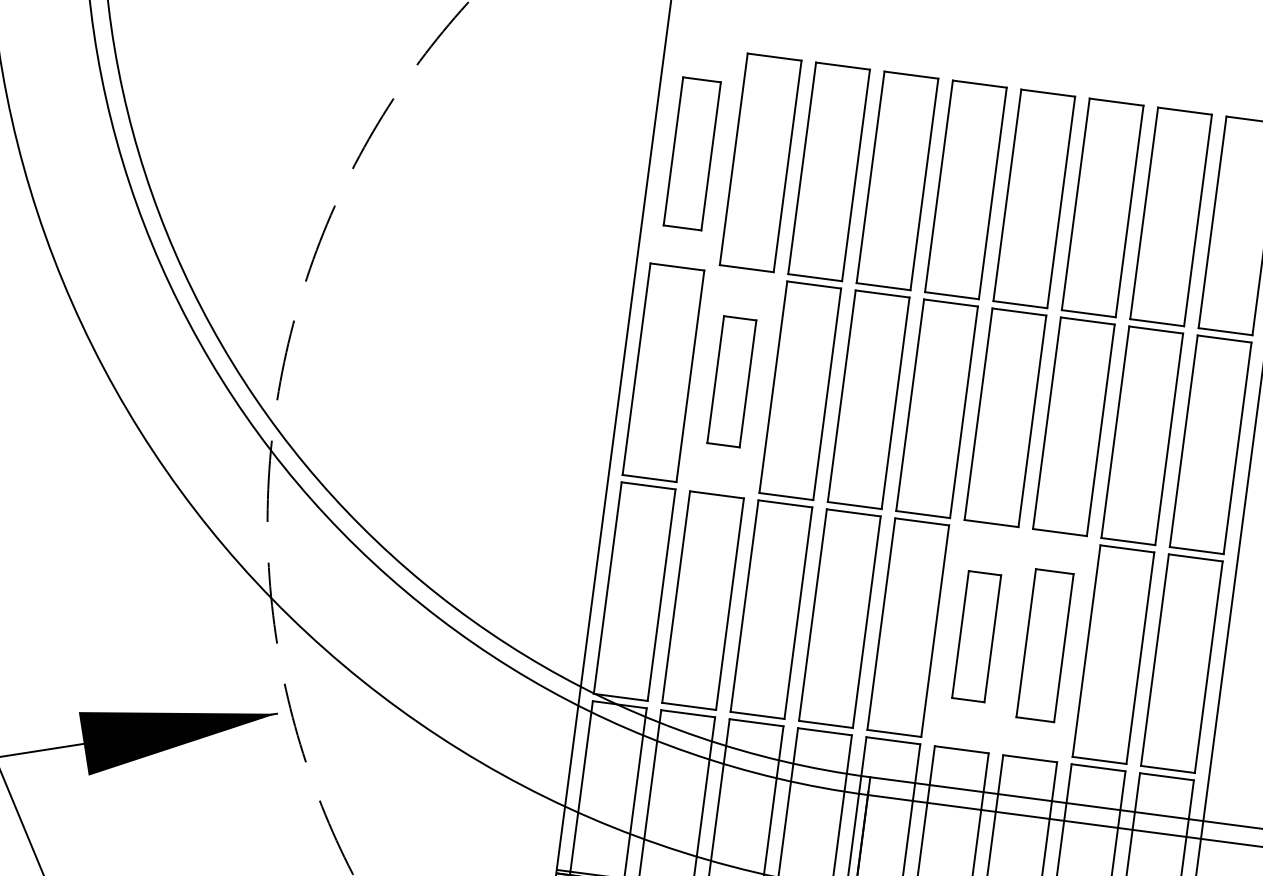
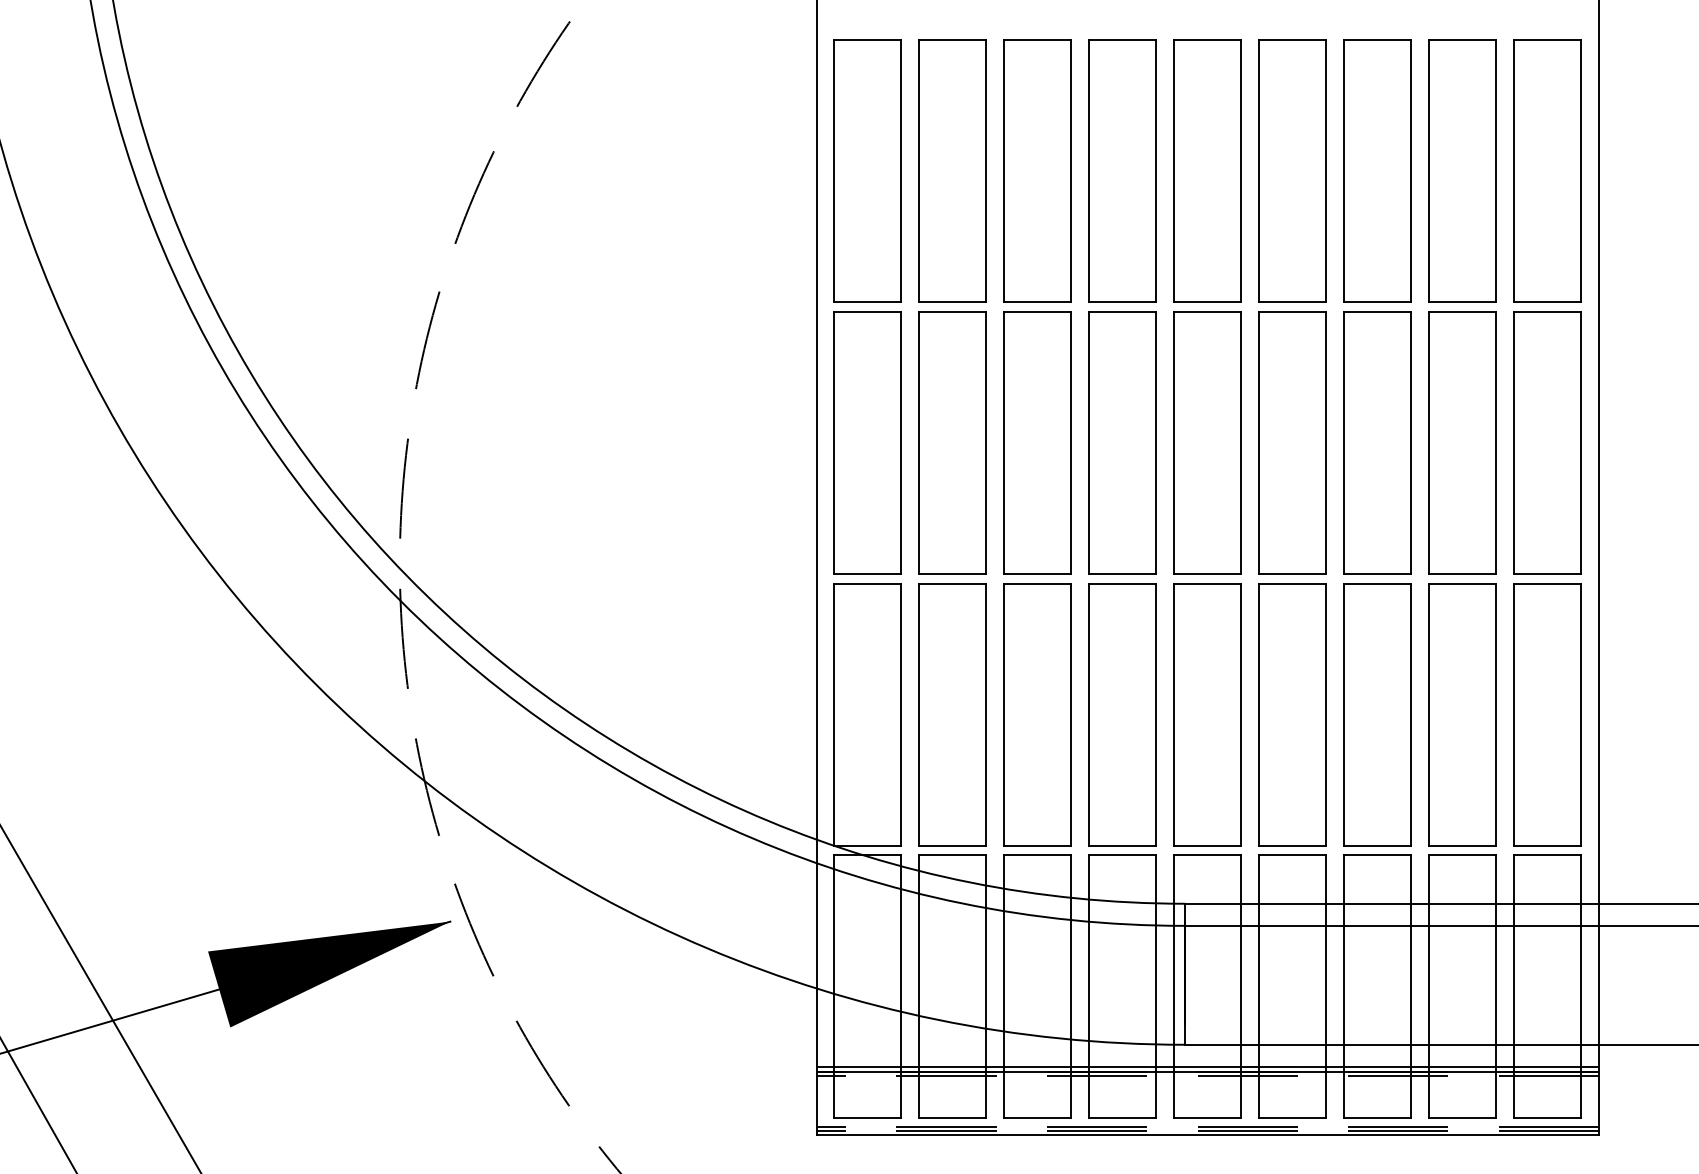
part: (692, 153) -> (867, 170), size x1.43
part: (731, 381) -> (952, 442), size x1.67
part: (976, 636) -> (1292, 714), size x1.67
part: (1045, 645) -> (1377, 714), size x1.43

